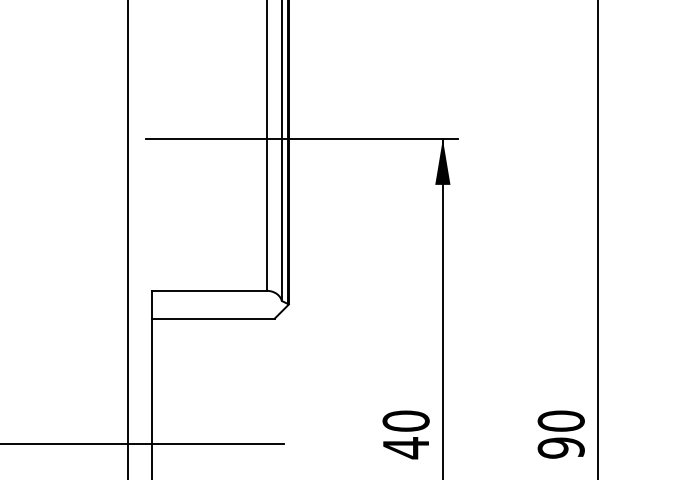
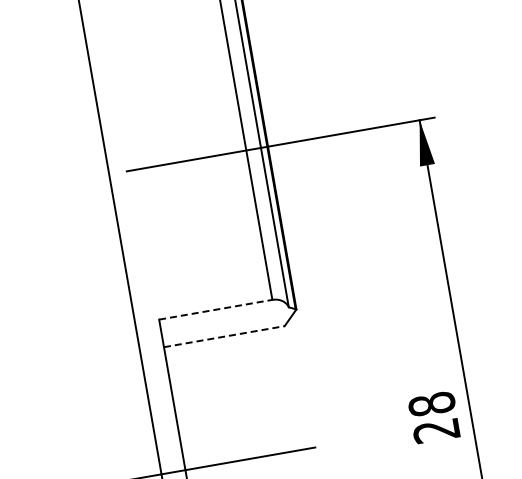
line: (209, 290) -> (215, 309), solid -> dashed
line: (213, 318) -> (224, 336), solid -> dashed
text: (405, 434) -> (433, 417), 40 -> 28

